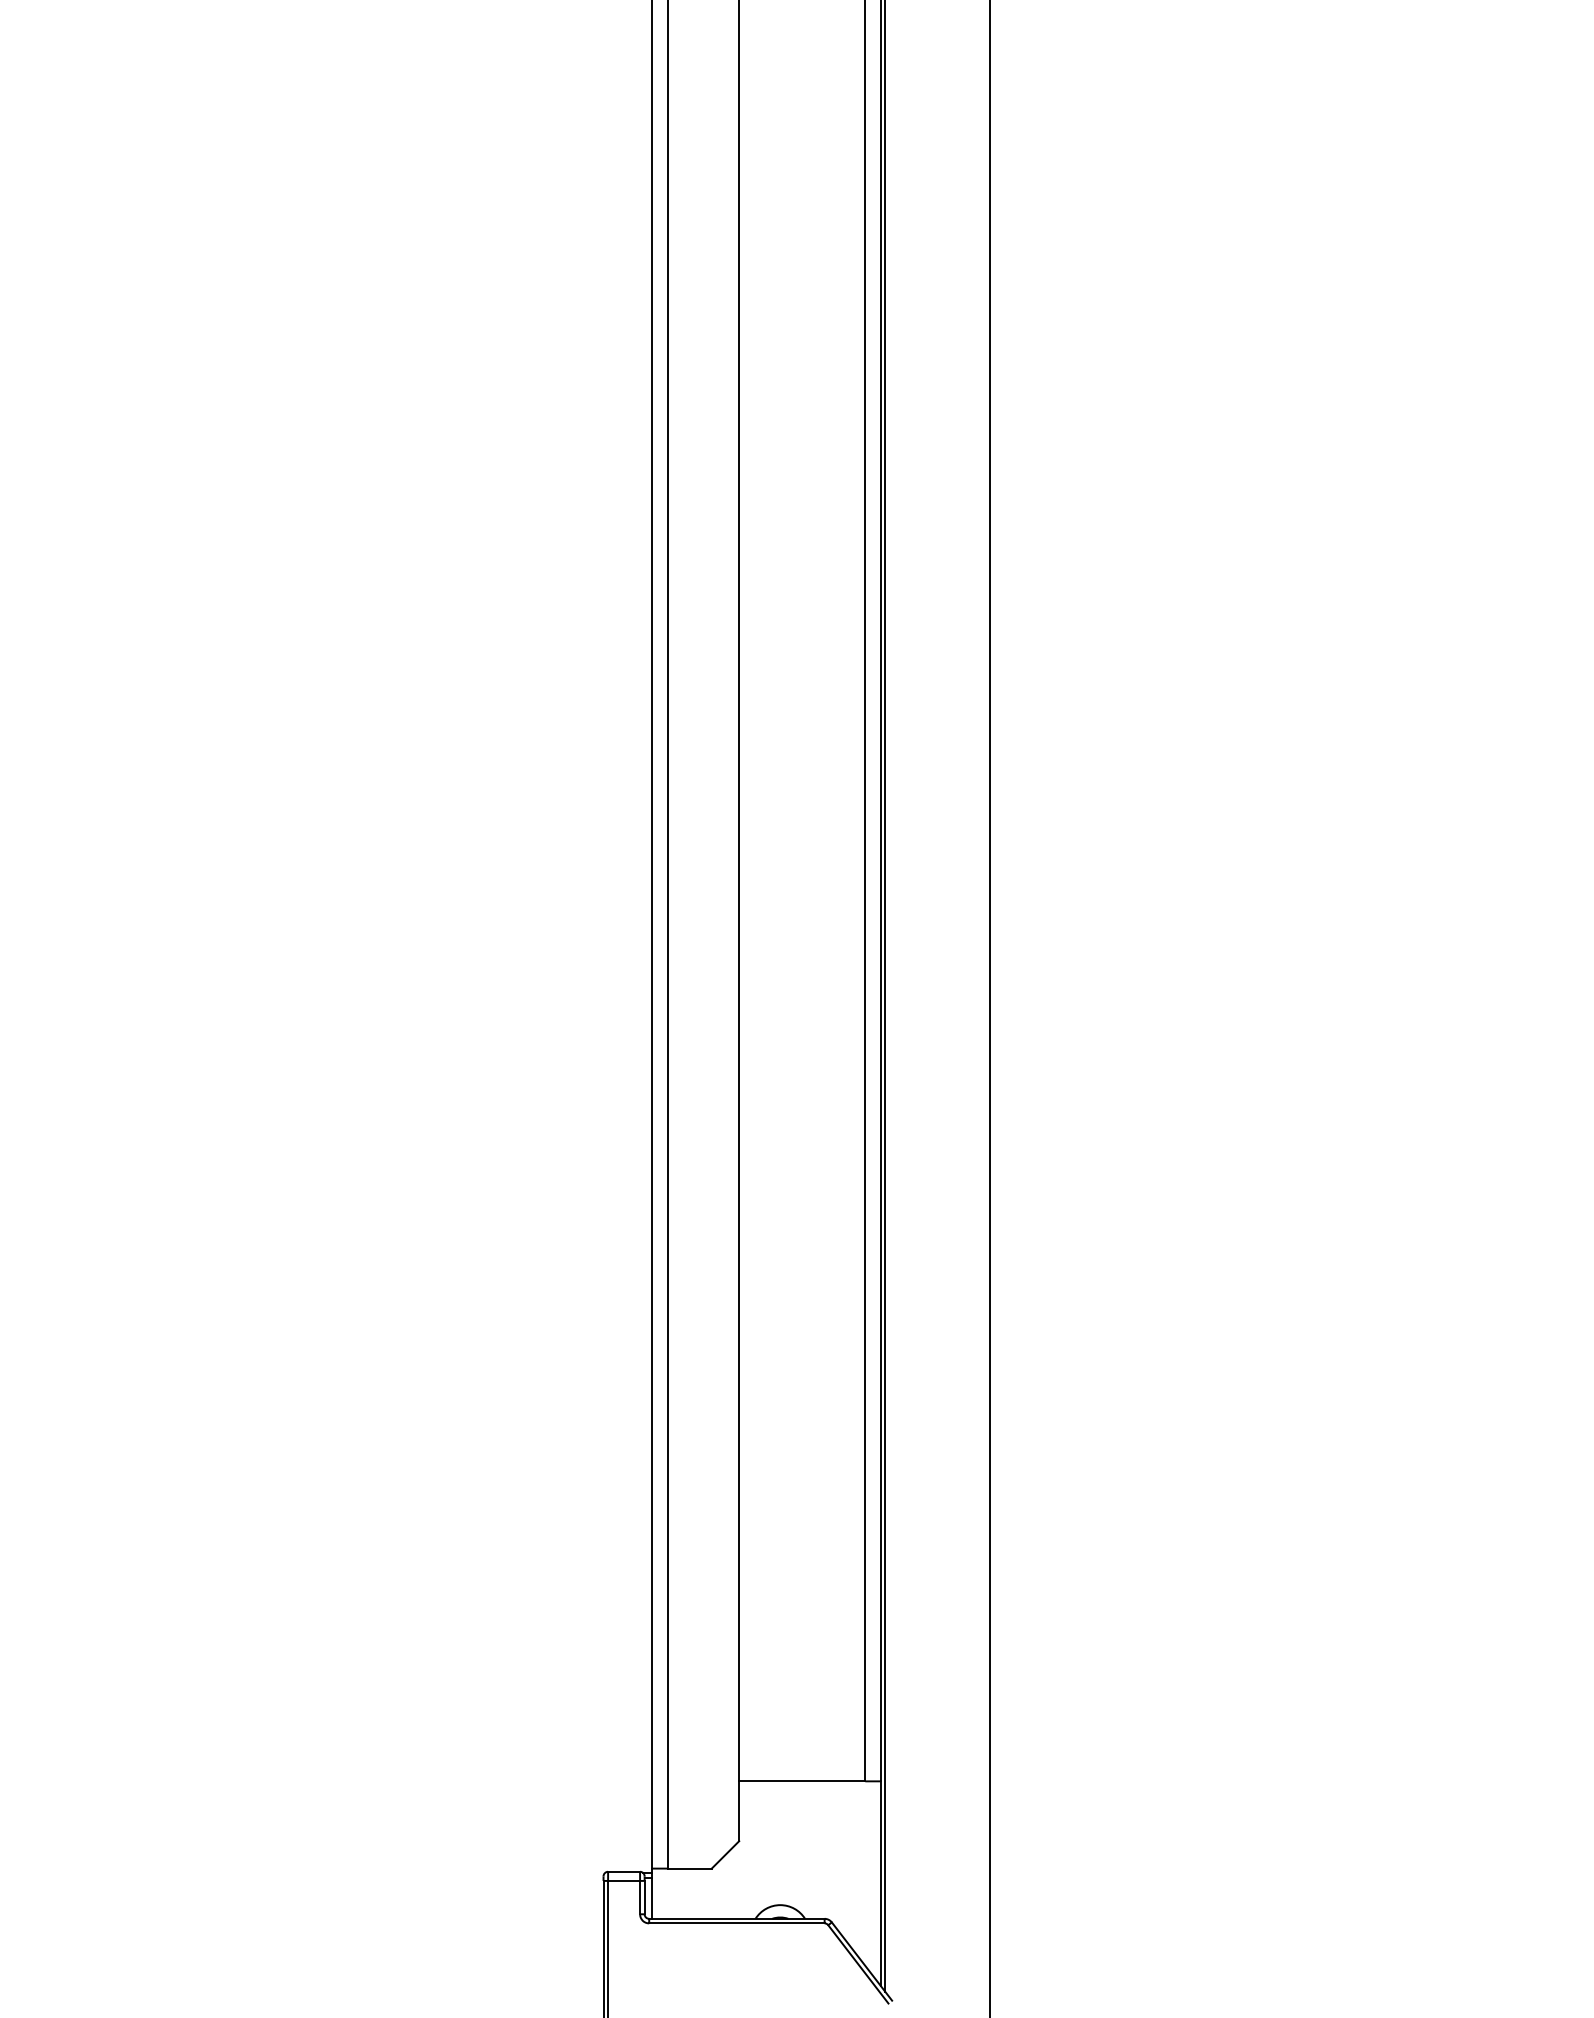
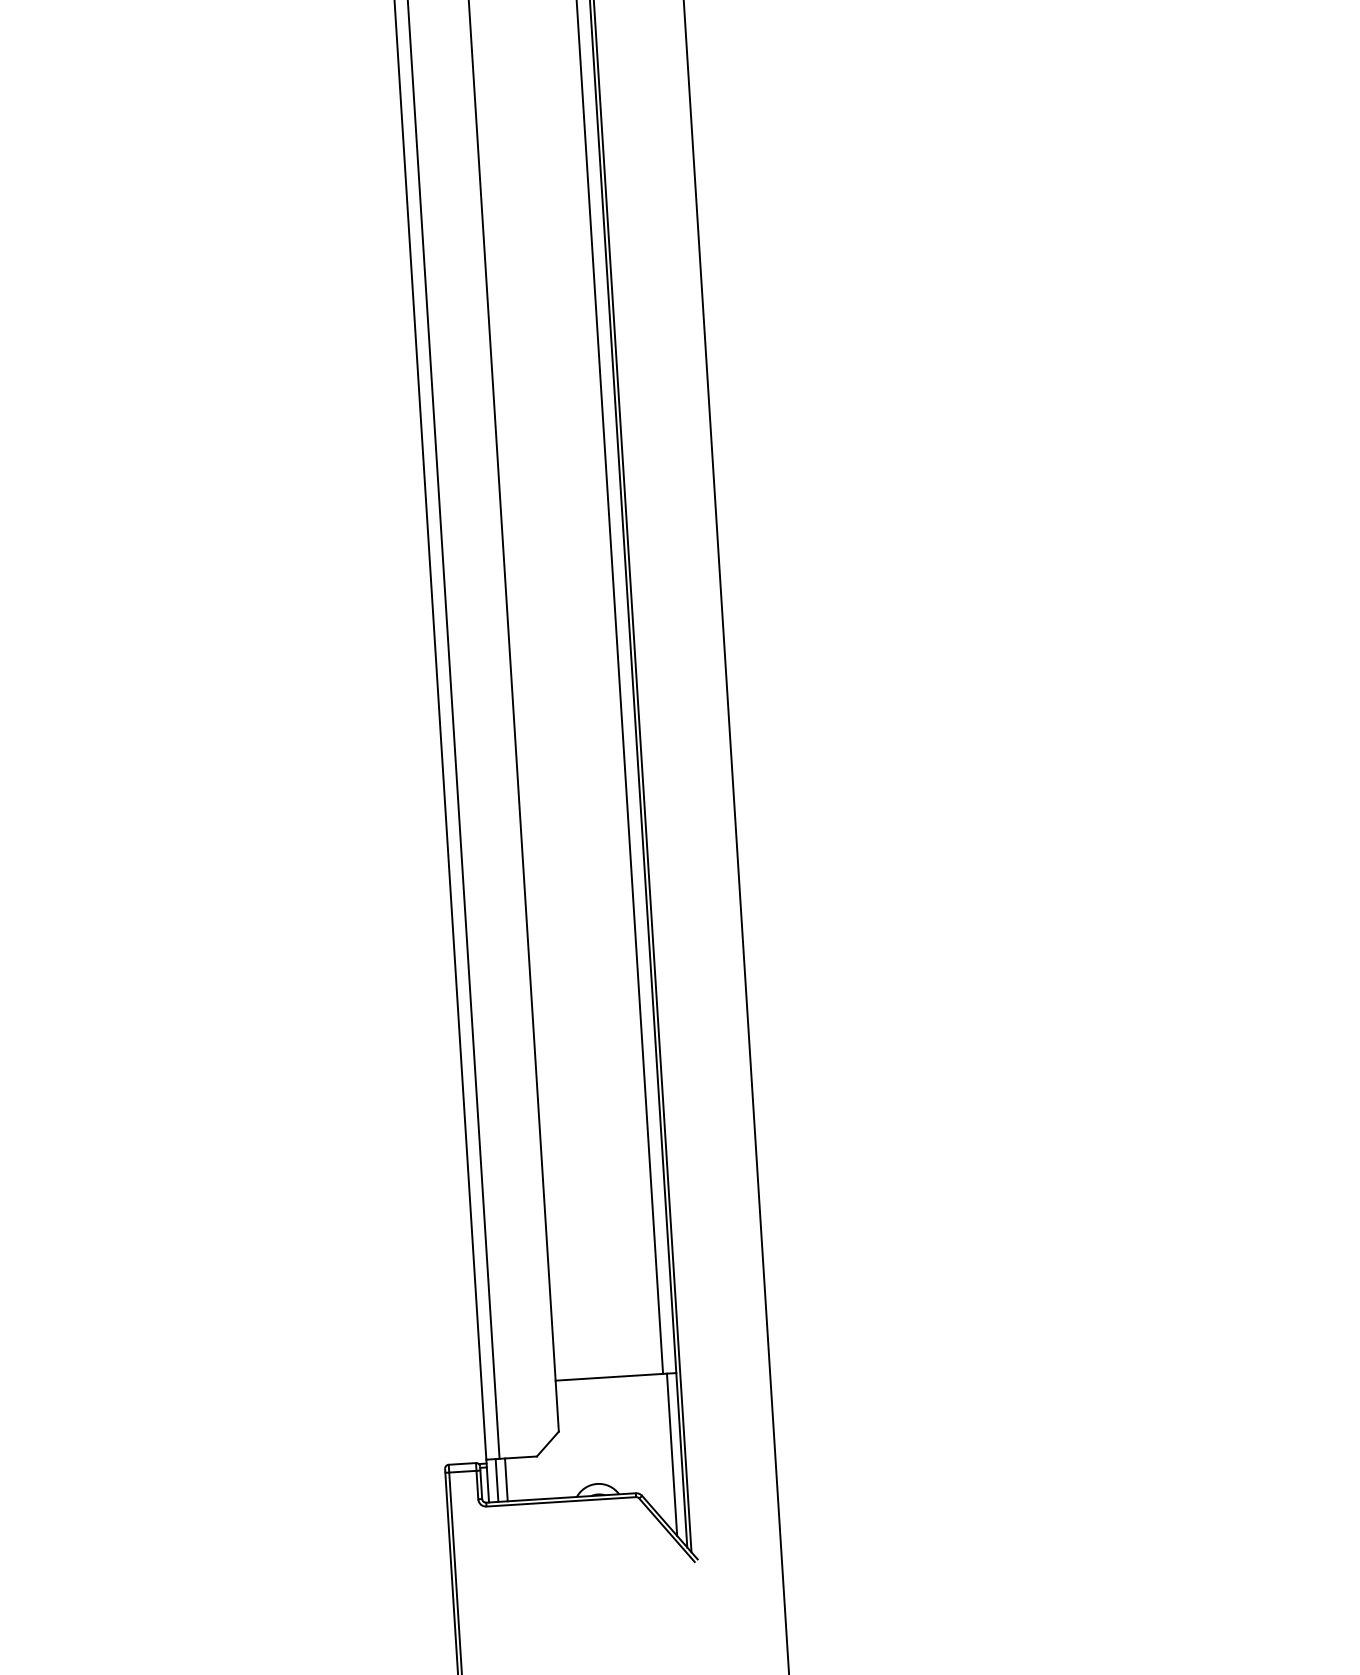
line: (869, 1876) -> (671, 1454), added
line: (663, 1893) -> (497, 1480), added
line: (674, 1893) -> (506, 1479), added

